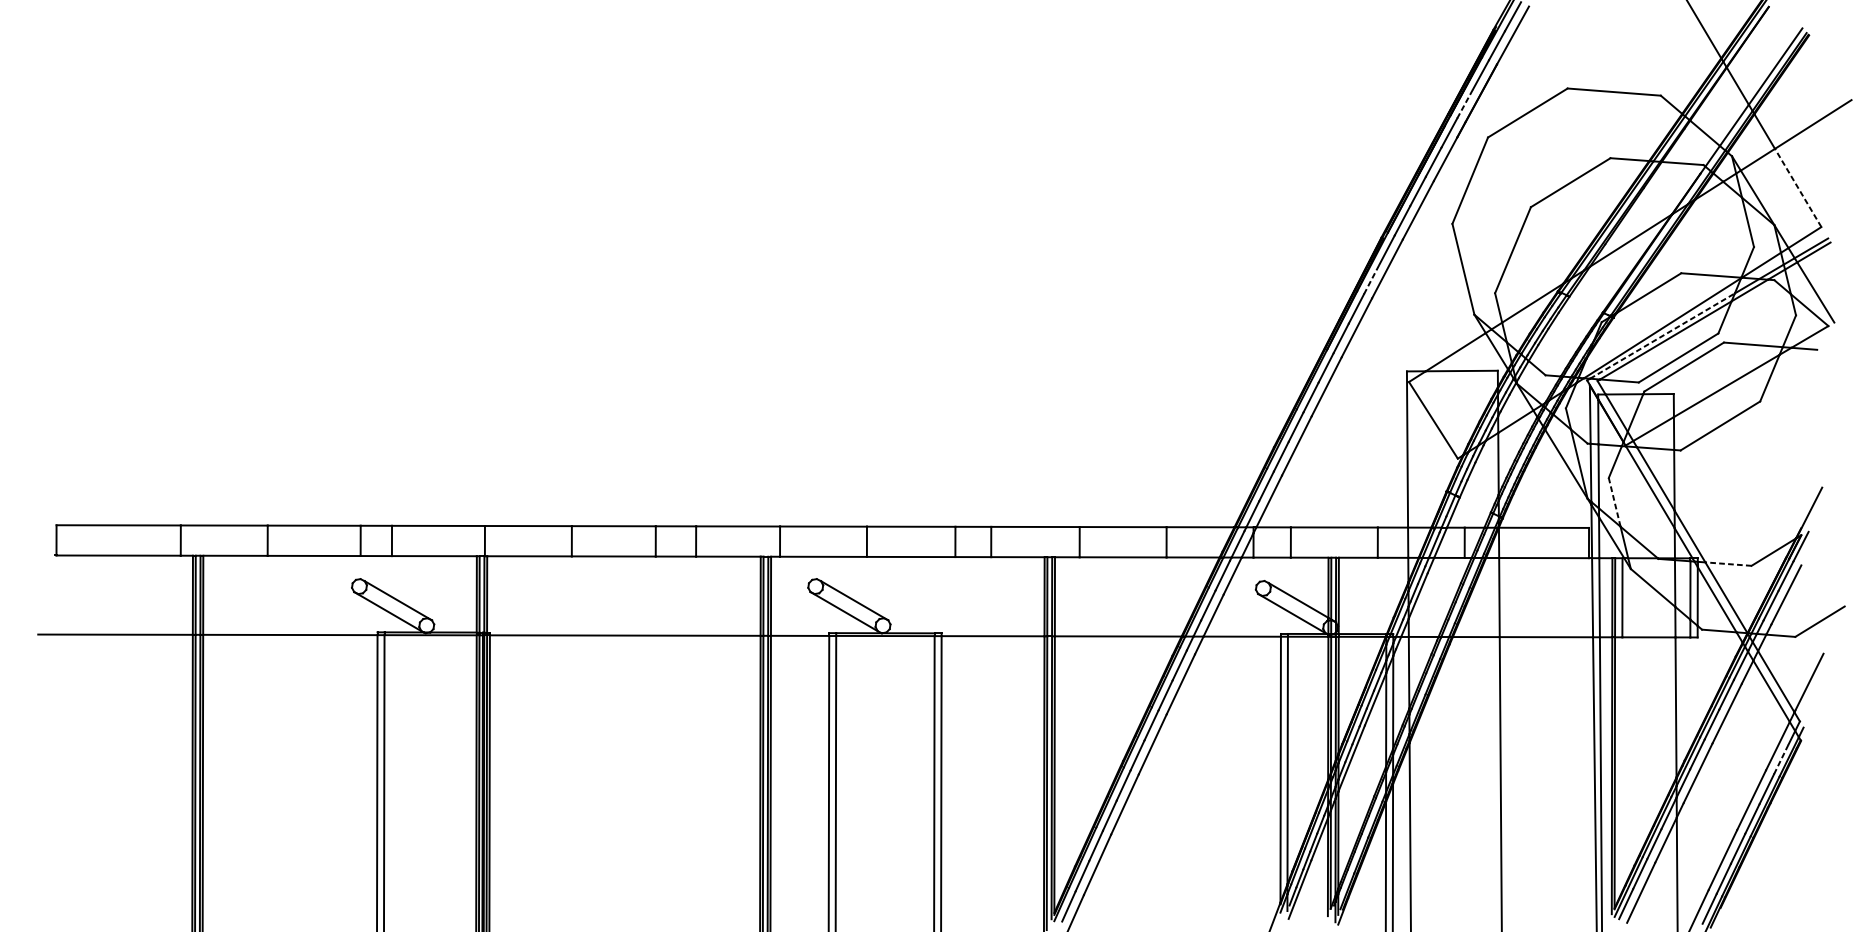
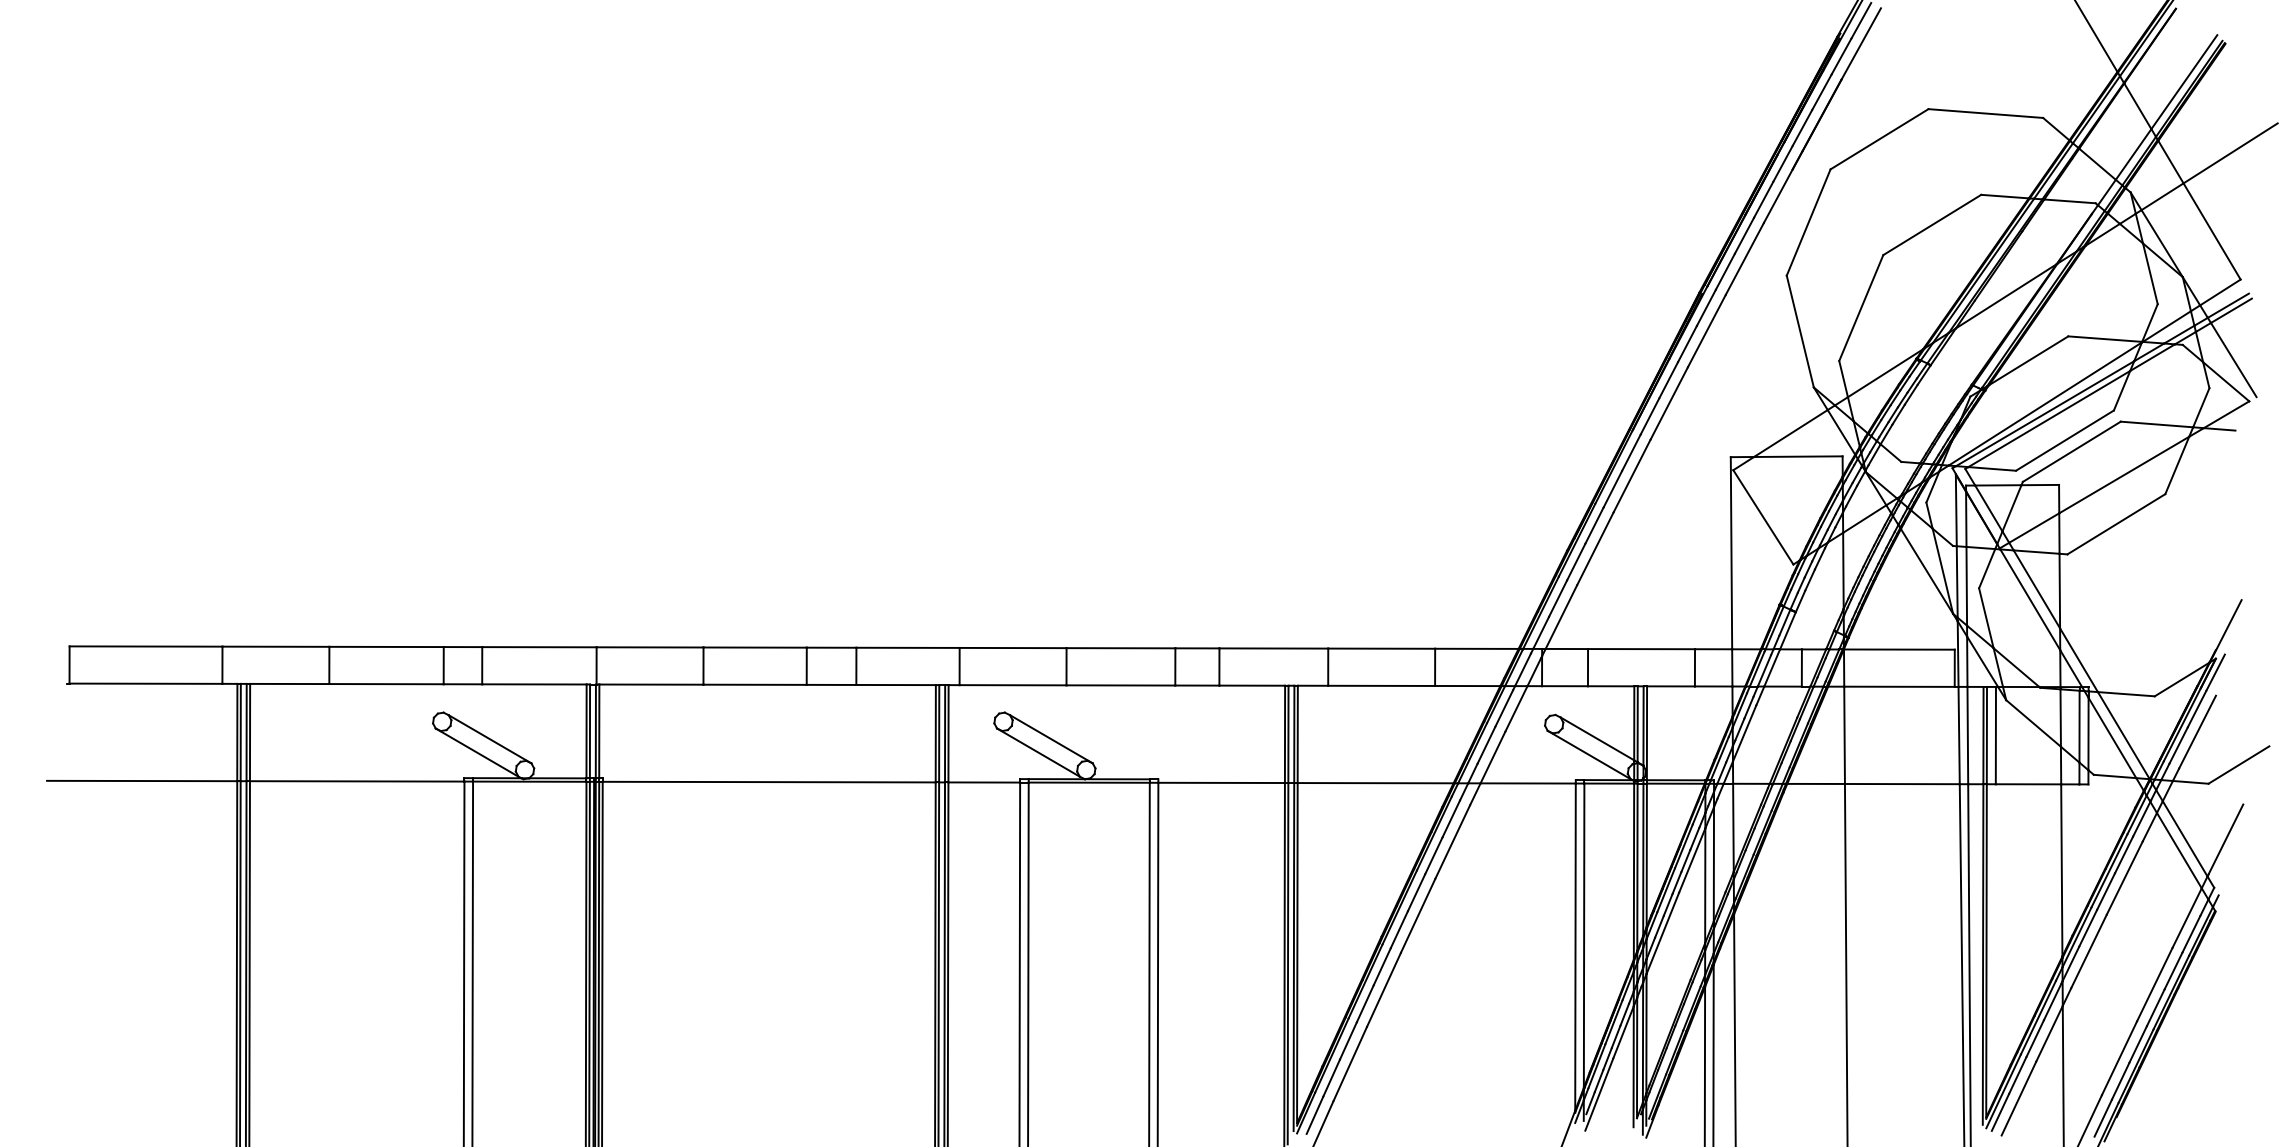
line: (1465, 103) -> (1802, 127), dashed -> solid
line: (1798, 187) -> (2212, 231), dashed -> solid
line: (1371, 279) -> (1687, 343), dashed -> solid
line: (1662, 335) -> (2045, 413), dashed -> solid
line: (1614, 502) -> (1986, 618), dashed -> solid
line: (1727, 564) -> (2125, 694), dashed -> solid
line: (1781, 758) -> (2191, 933), dashed -> solid

